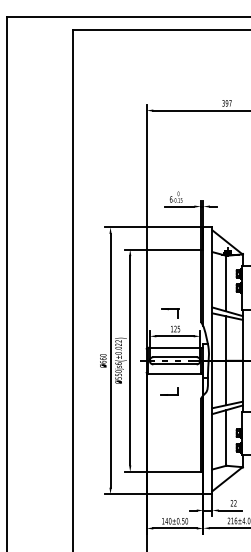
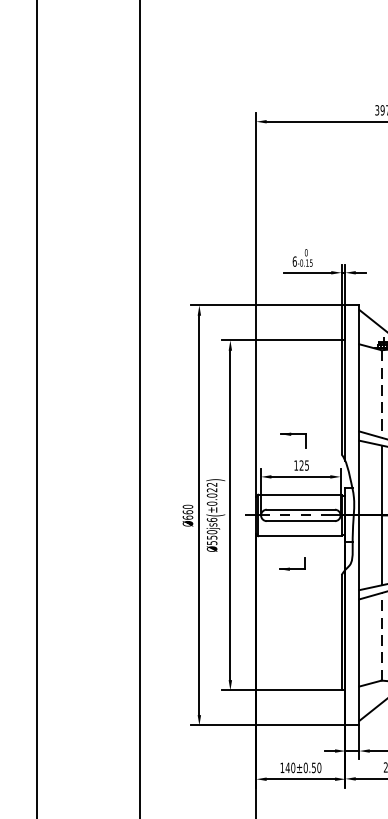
line: (226, 283) -> (381, 393), solid -> dashed
line: (226, 437) -> (381, 636), solid -> dashed

